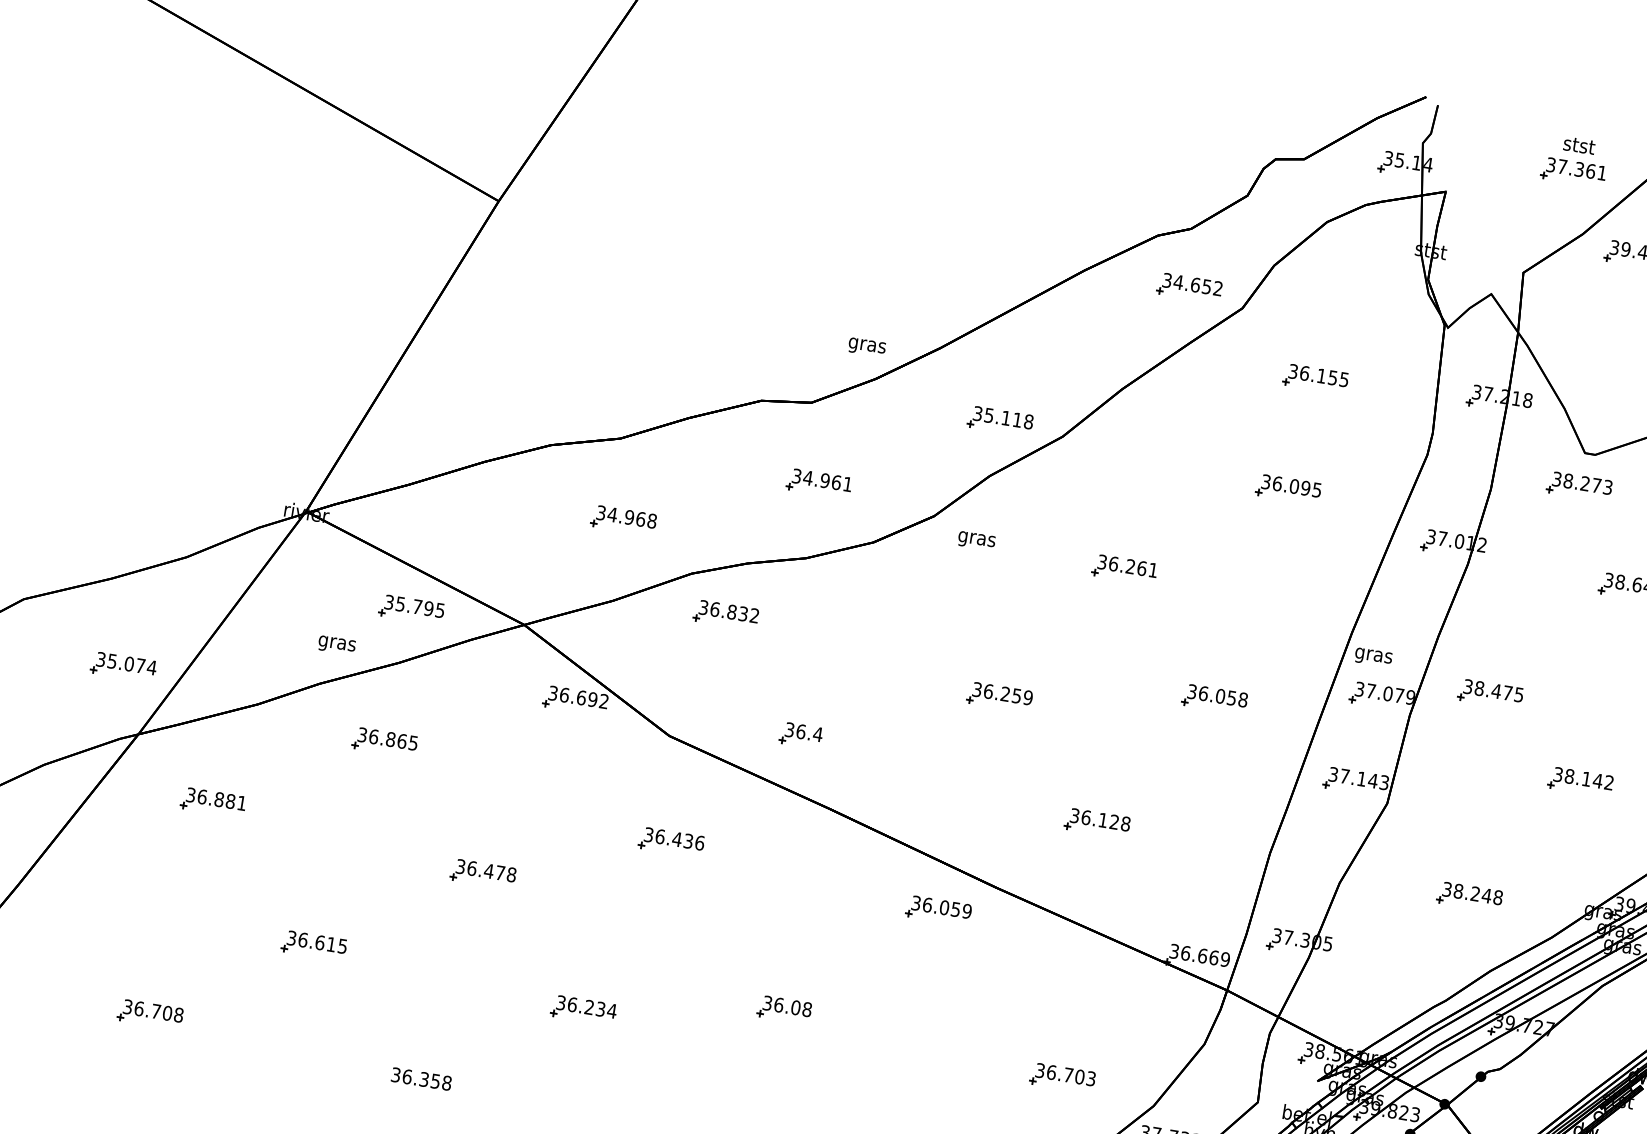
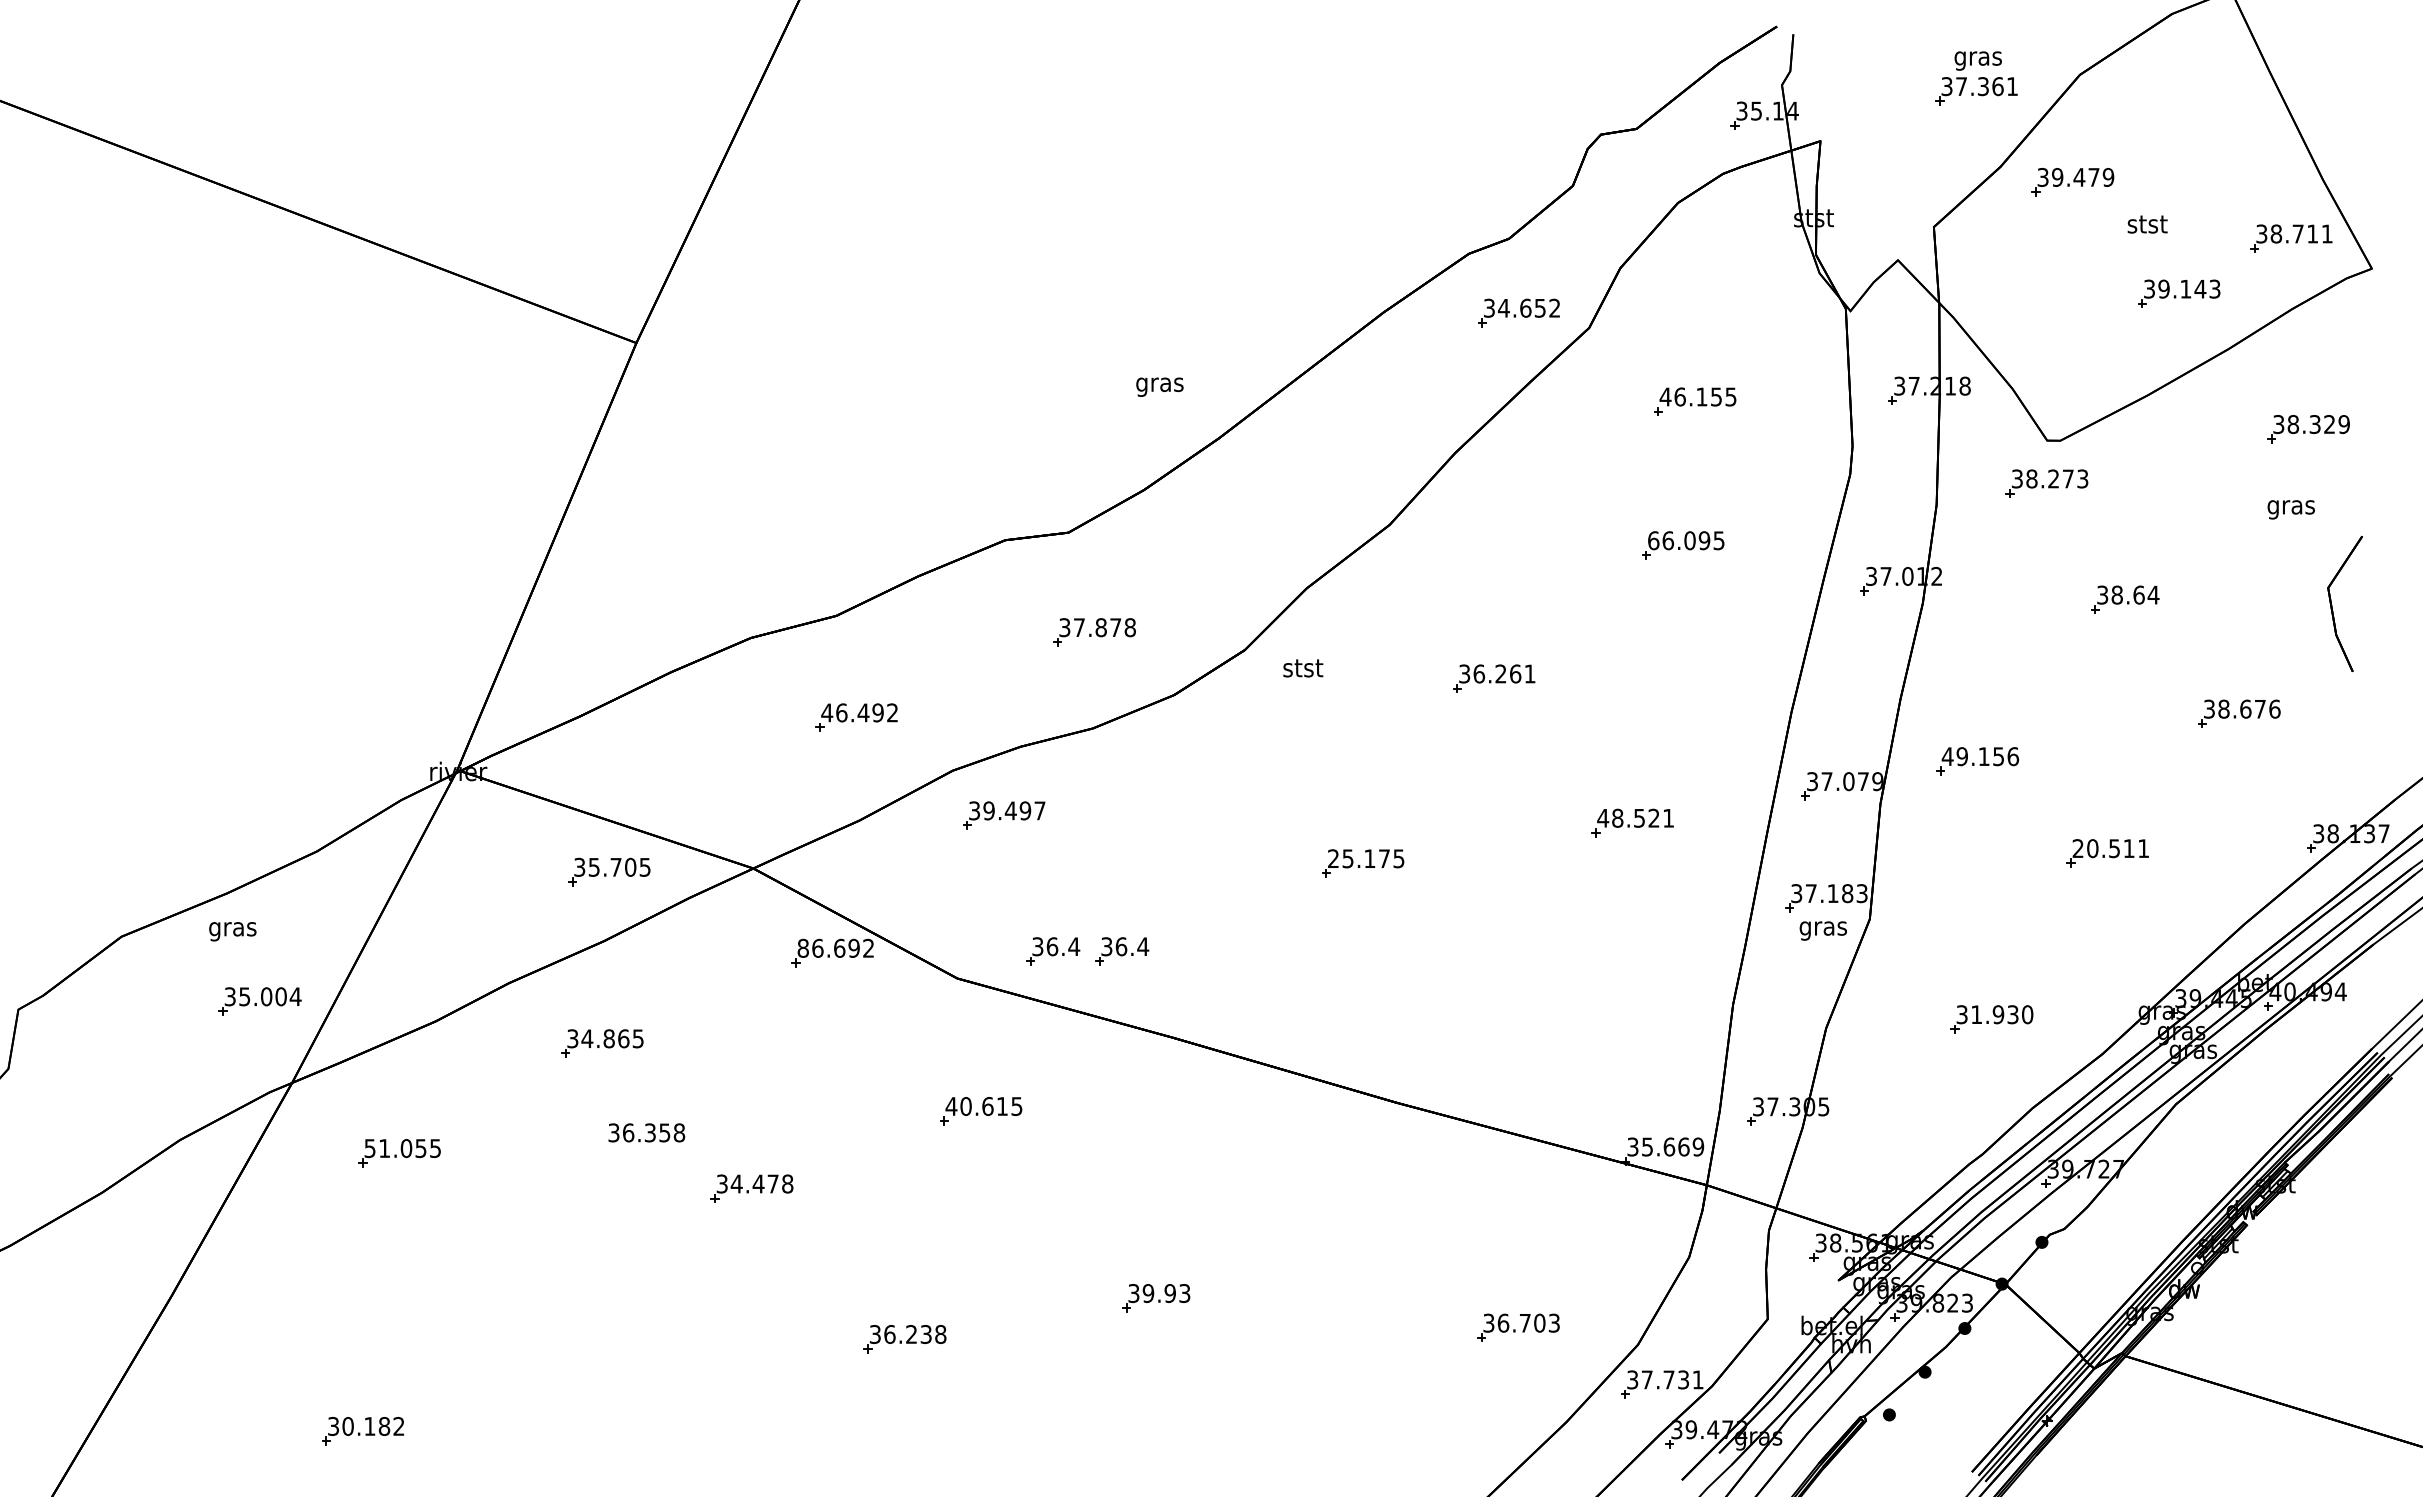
text: (1578, 146) -> (1977, 58), stst -> gras
text: (866, 346) -> (1159, 386), moved
text: (1293, 371) -> (1665, 396), 36.155 -> 46.155
part: (1000, 420) -> (1308, 517), removed
text: (827, 481) -> (1104, 627), 34.961 -> 37.878
text: (1266, 481) -> (1653, 540), 36.095 -> 66.095
text: (626, 516) -> (859, 712), 34.968 -> 46.492
text: (976, 539) -> (1302, 670), gras -> stst
text: (428, 608) -> (630, 867), 35.795 -> 35.705
text: (734, 612) -> (1014, 810), 36.832 -> 39.497
text: (336, 645) -> (232, 931), moved
text: (1372, 657) -> (1822, 930), moved
text: (140, 665) -> (280, 996), 35.074 -> 35.004
text: (1493, 690) -> (1980, 756), 38.475 -> 49.156
text: (552, 692) -> (802, 947), 36.692 -> 86.692
text: (1002, 693) -> (1366, 858), 36.259 -> 25.175
text: (1217, 695) -> (1635, 817), 36.058 -> 48.521
part: (747, 726) -> (1053, 951), added
text: (373, 736) -> (587, 1038), 36.865 -> 34.865
text: (1583, 778) -> (2110, 848), 38.142 -> 20.511
text: (1373, 780) -> (1847, 893), 37.143 -> 37.183
text: (216, 799) -> (402, 1148), 36.881 -> 51.055
part: (1097, 822) -> (1510, 1001), removed
text: (673, 838) -> (983, 1106), 36.436 -> 40.615
text: (471, 868) -> (736, 1183), 36.478 -> 34.478
text: (1478, 894) -> (2002, 1014), 38.248 -> 31.930
part: (938, 910) -> (1329, 1142), removed
part: (314, 945) -> (554, 1312), removed
text: (1185, 952) -> (1647, 1146), 36.669 -> 35.669
text: (792, 1007) -> (1166, 1293), 36.08 -> 39.93
text: (159, 1011) -> (373, 1425), 36.708 -> 30.182
text: (611, 1011) -> (940, 1334), 36.234 -> 36.238
text: (421, 1078) -> (646, 1132), moved

